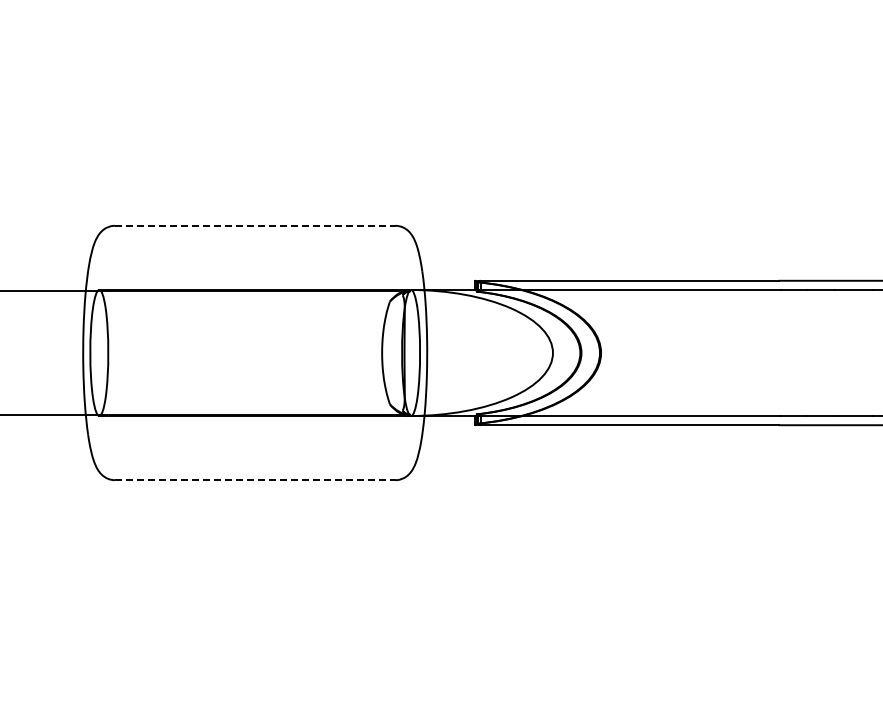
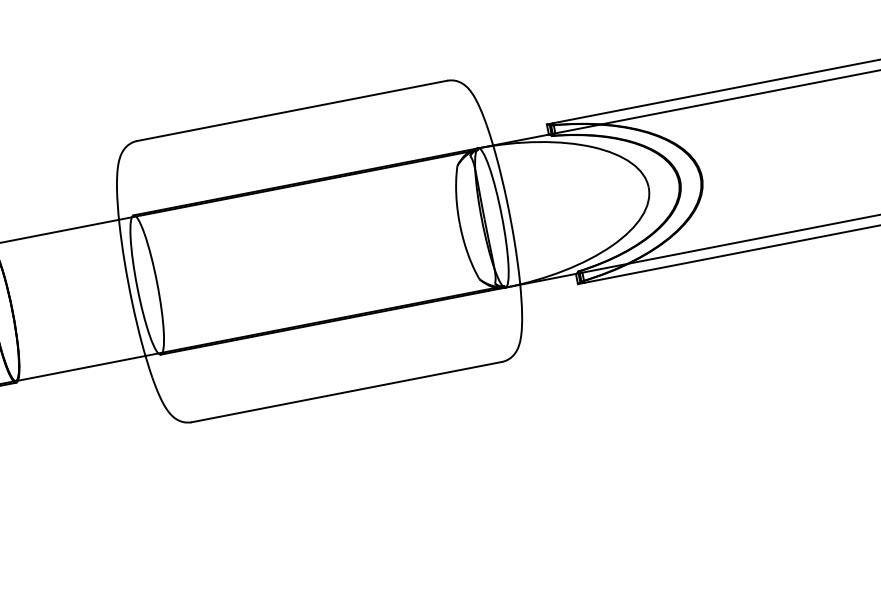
line: (255, 225) -> (292, 110), dashed -> solid
line: (255, 480) -> (347, 392), dashed -> solid

